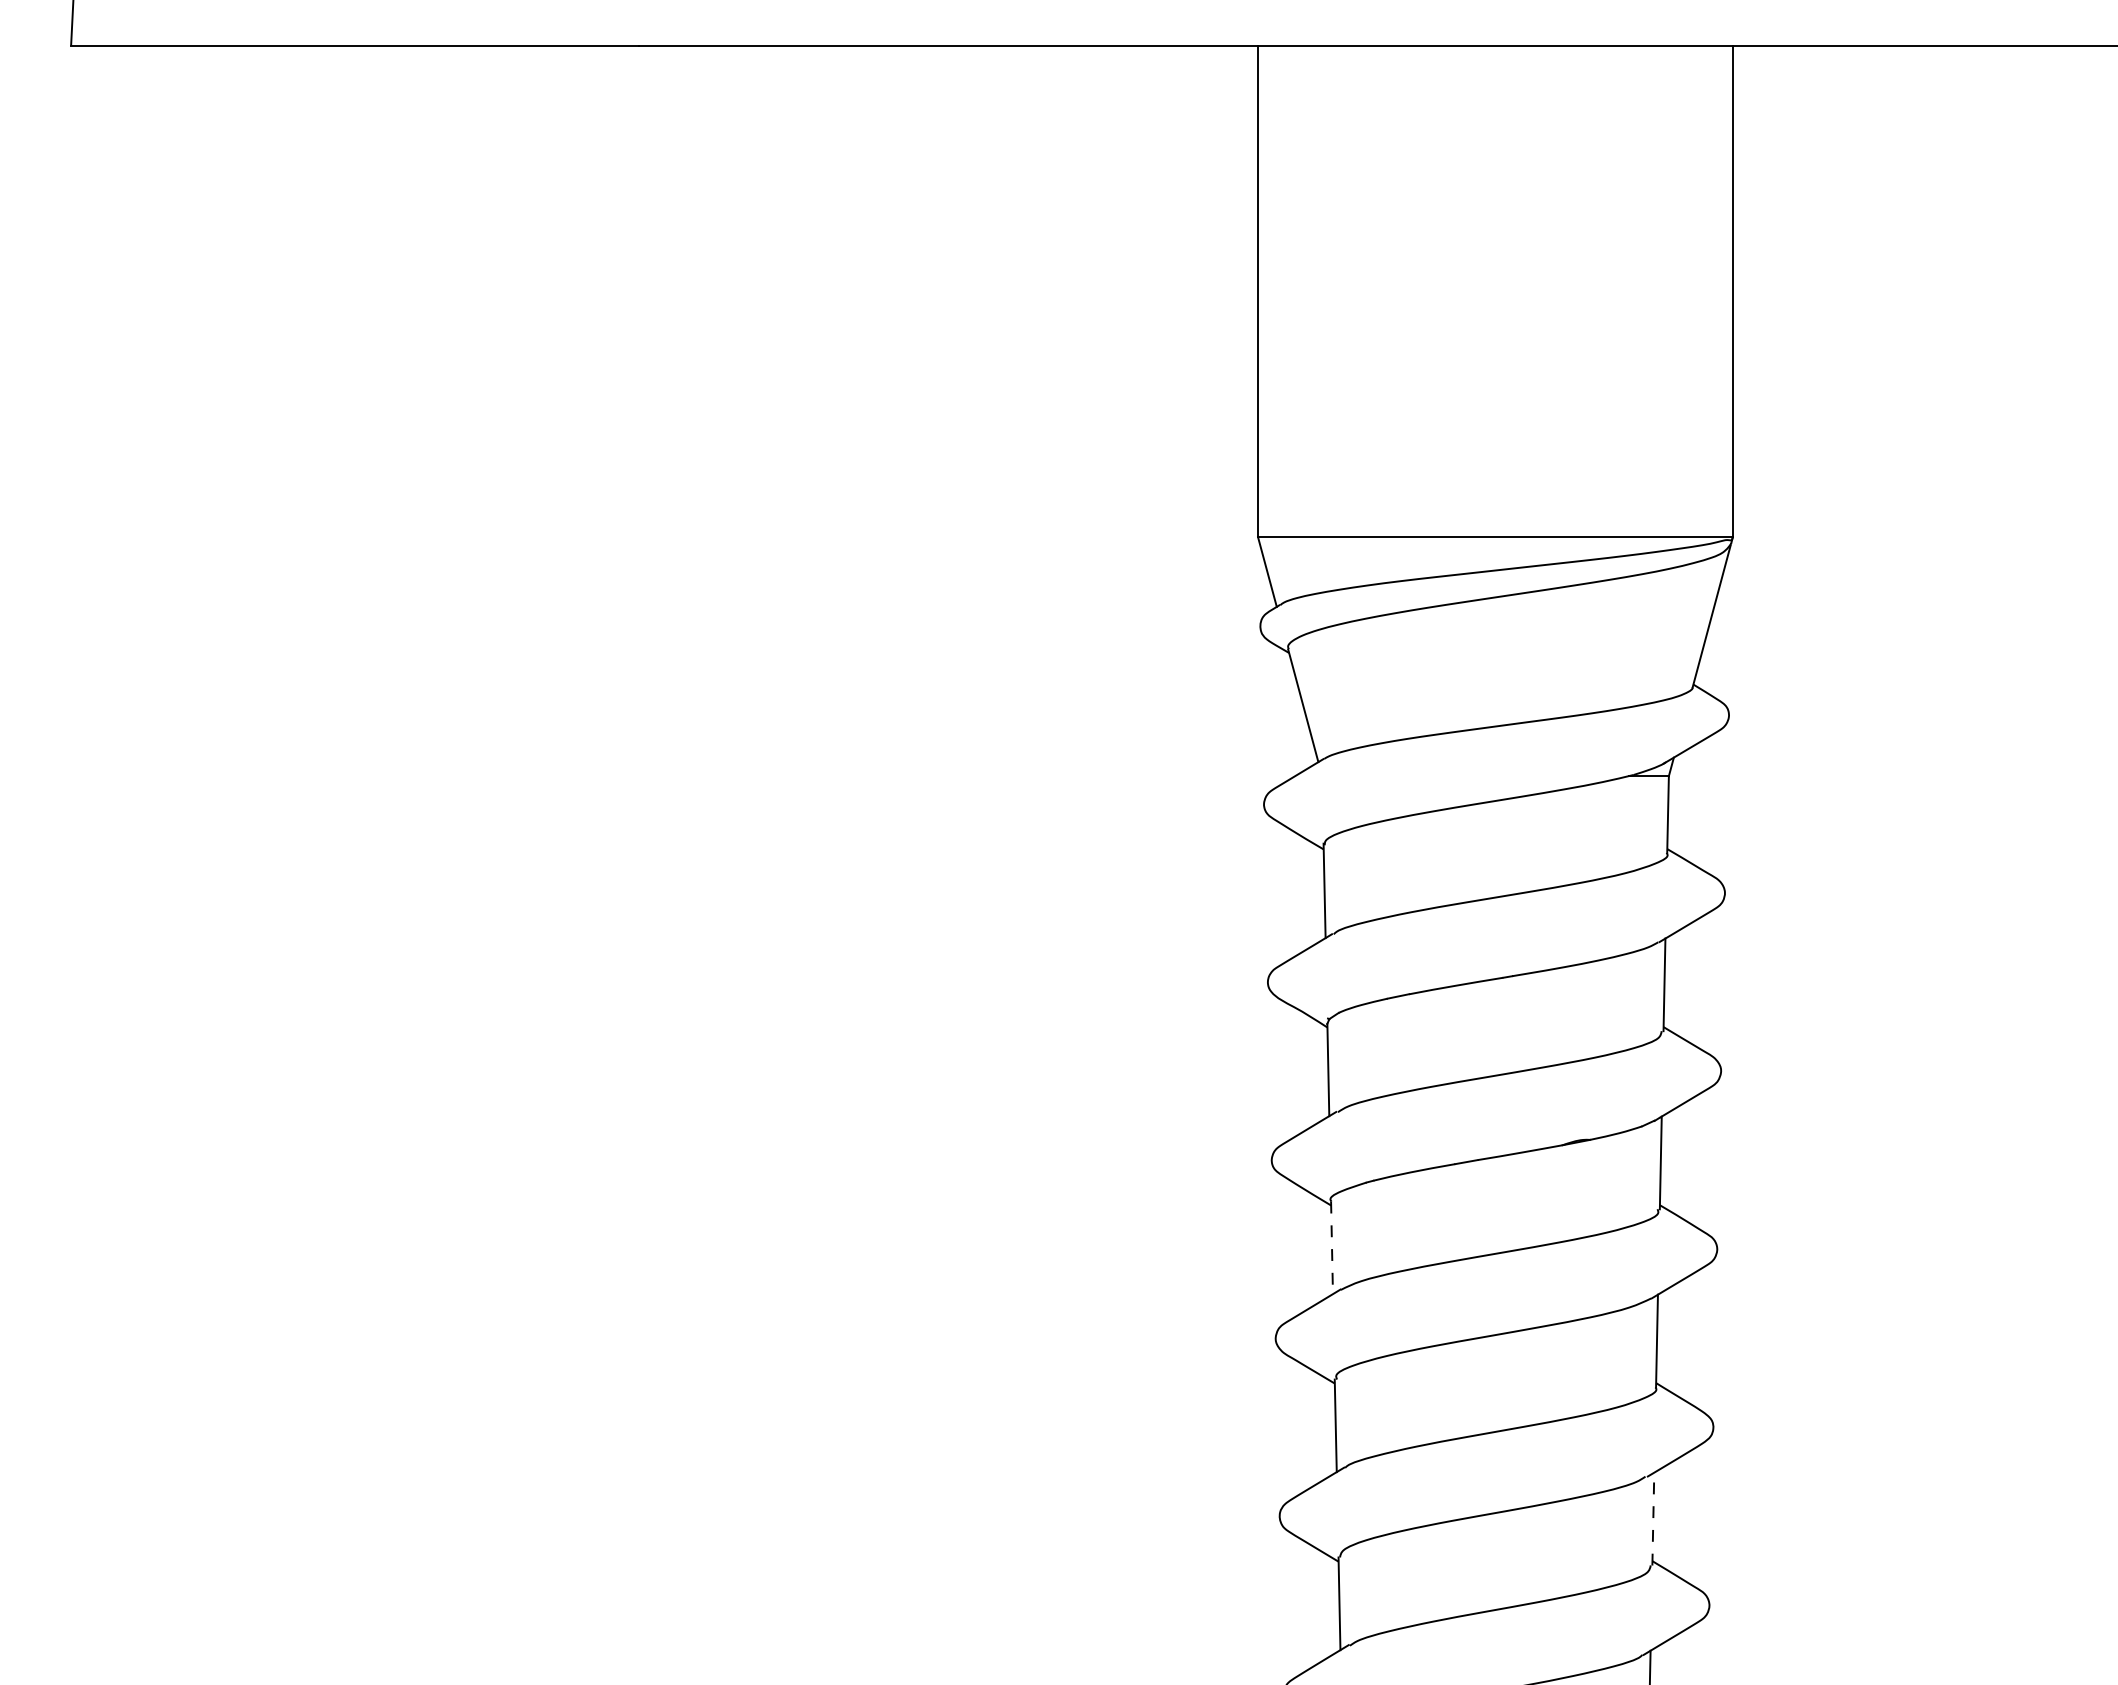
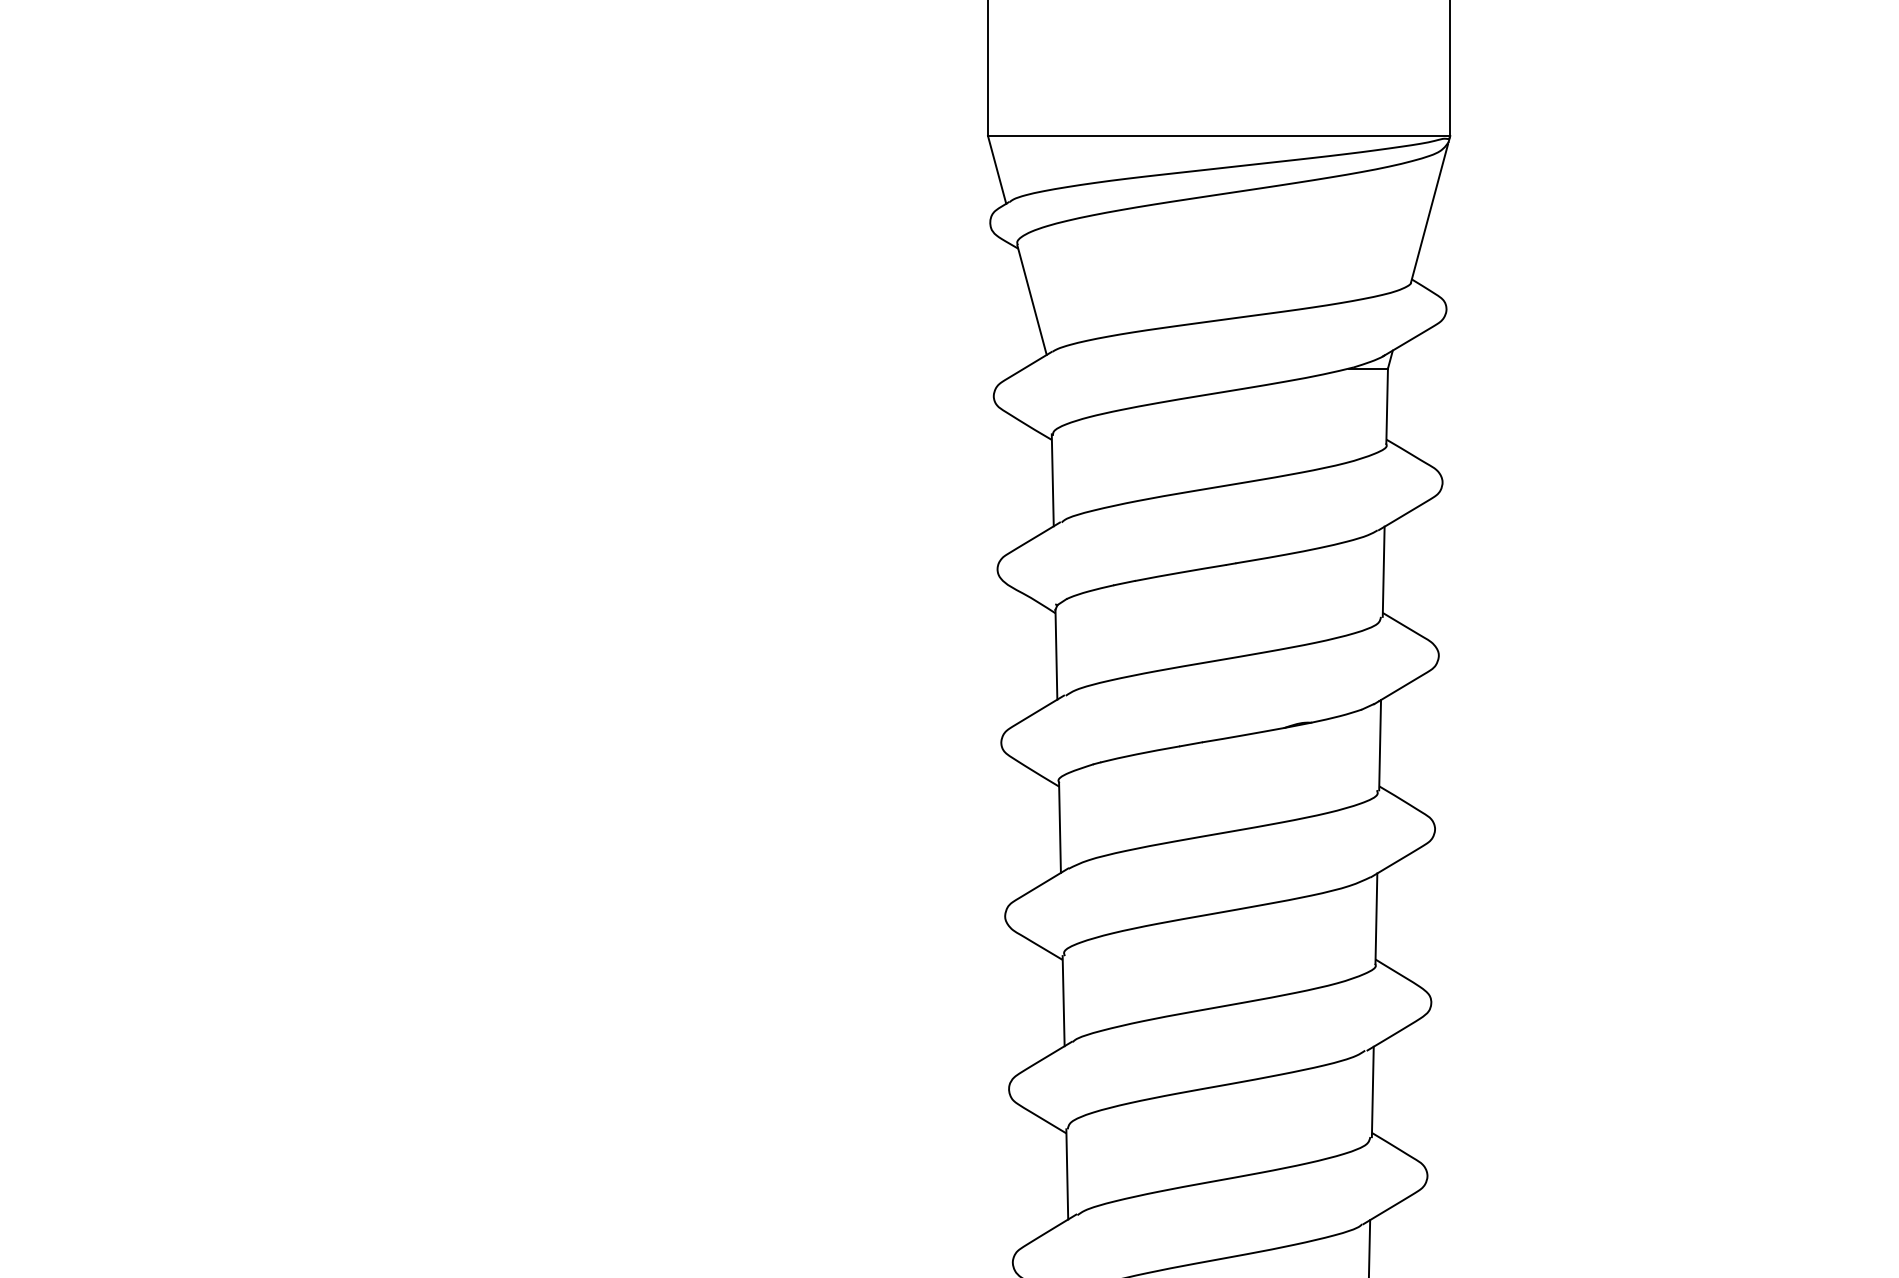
line: (1332, 1248) -> (1060, 828), dashed -> solid
line: (1653, 1518) -> (1372, 1091), dashed -> solid

